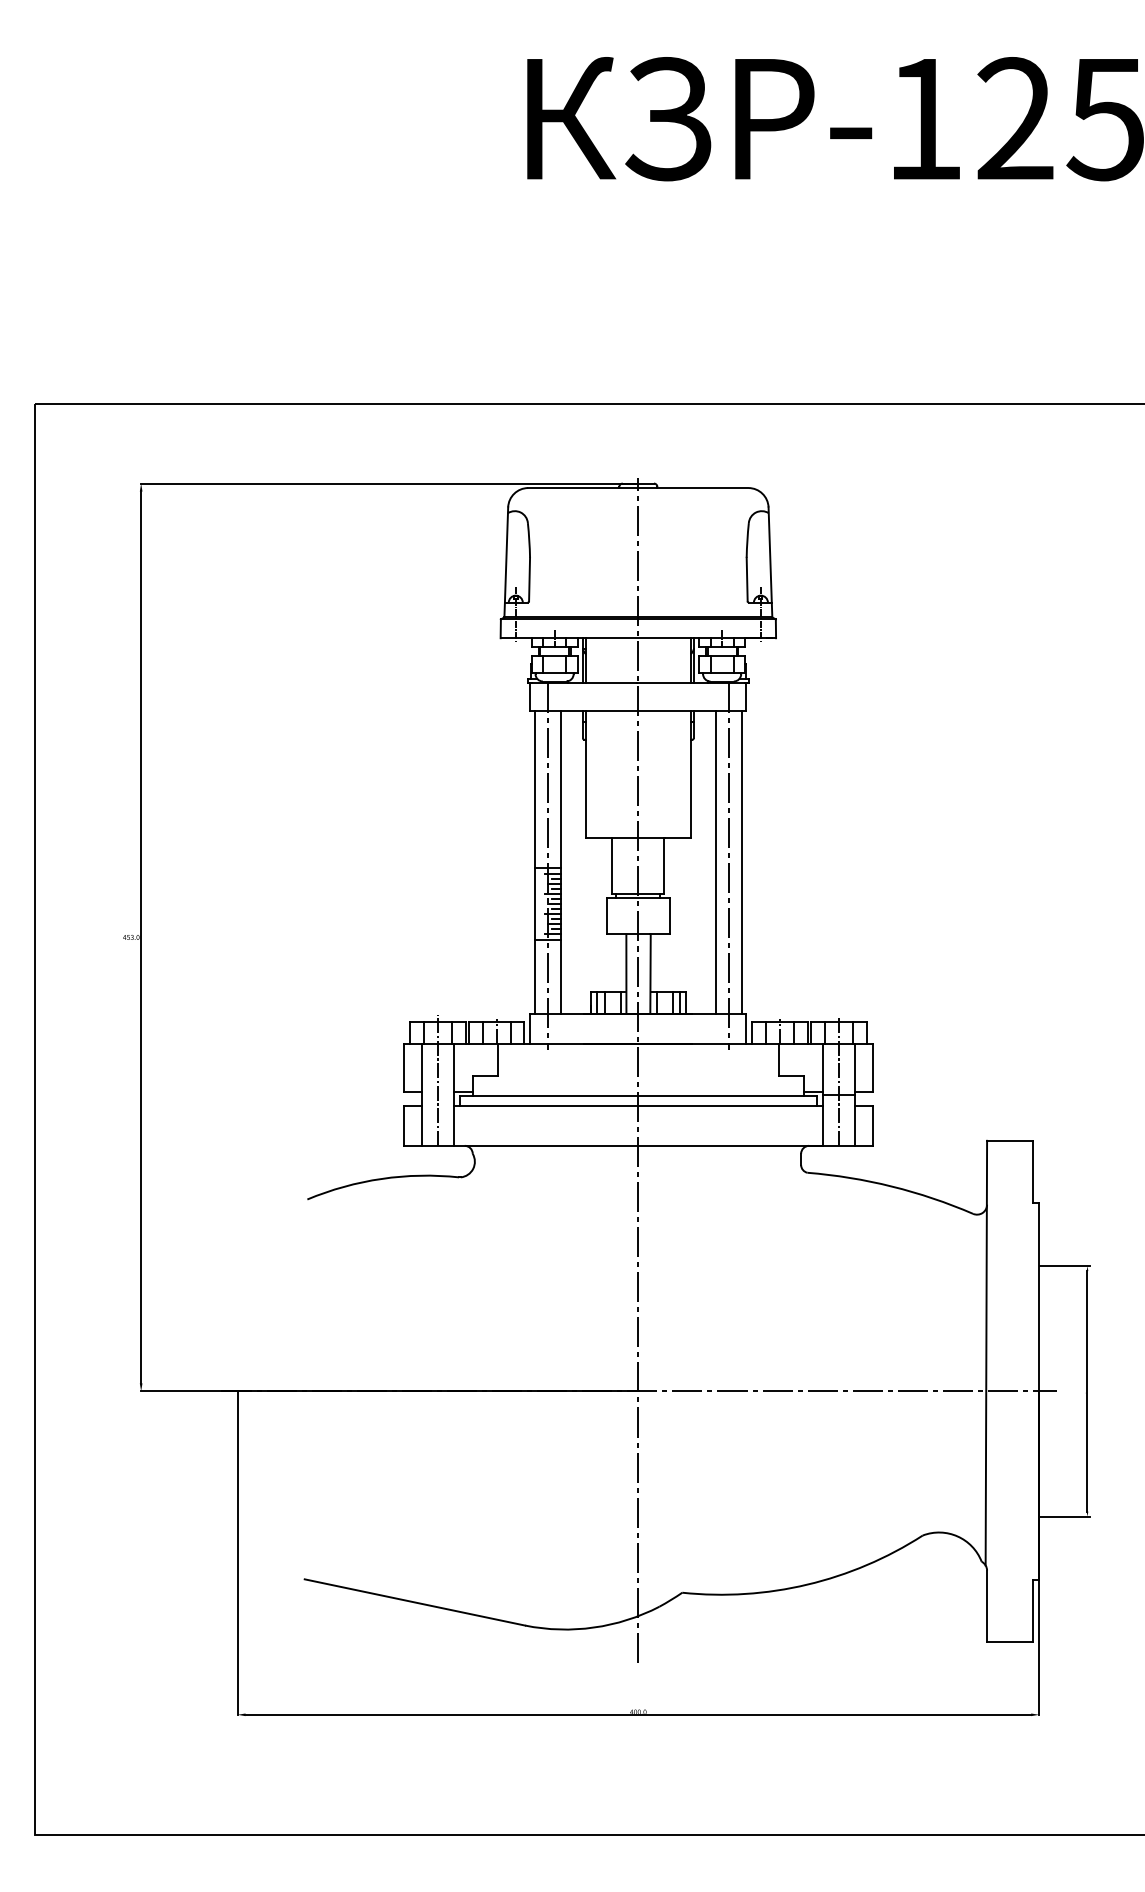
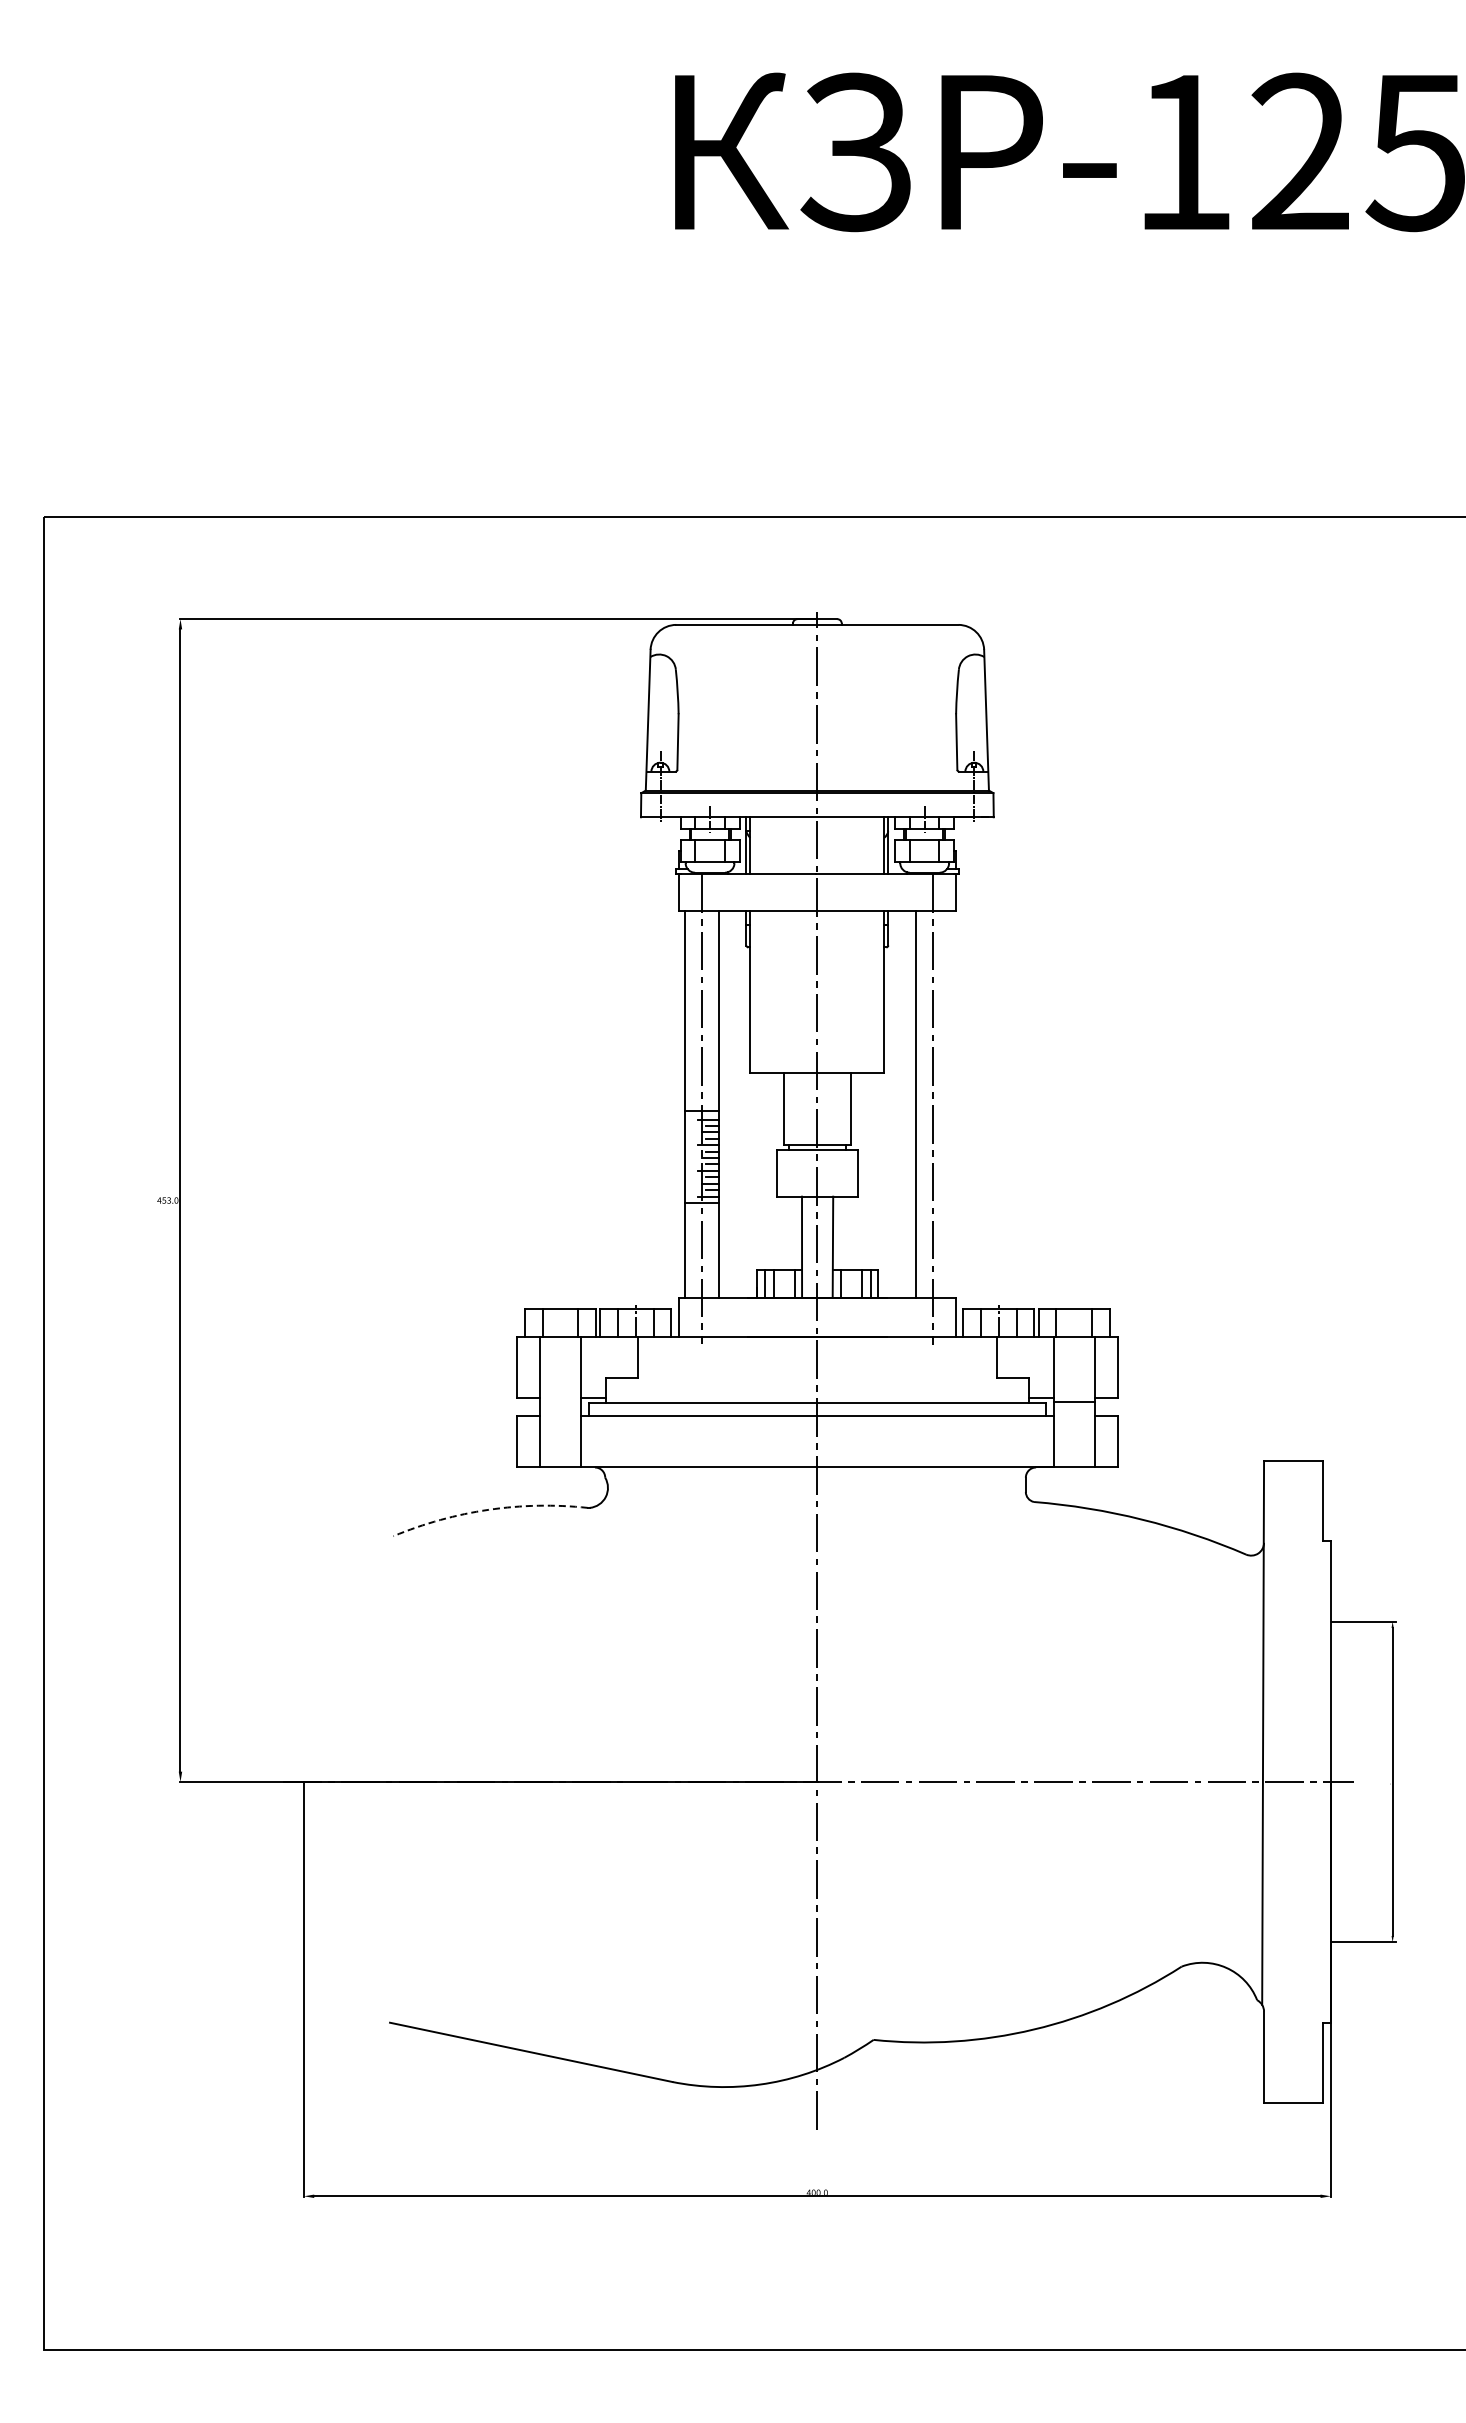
line: (741, 862) -> (949, 1104), removed
line: (437, 1080) -> (560, 1383), removed
line: (839, 1081) -> (1074, 1384), removed
arc: (381, 1178) -> (488, 1509), solid -> dashed

